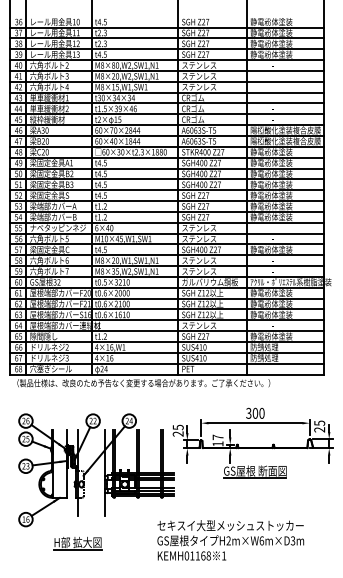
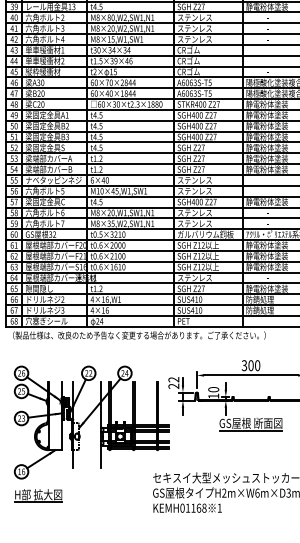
text: (177, 427) -> (173, 379), 25 -> 22
text: (217, 437) -> (213, 389), 17 -> 10
part: (77, 543) -> (38, 495), moved

